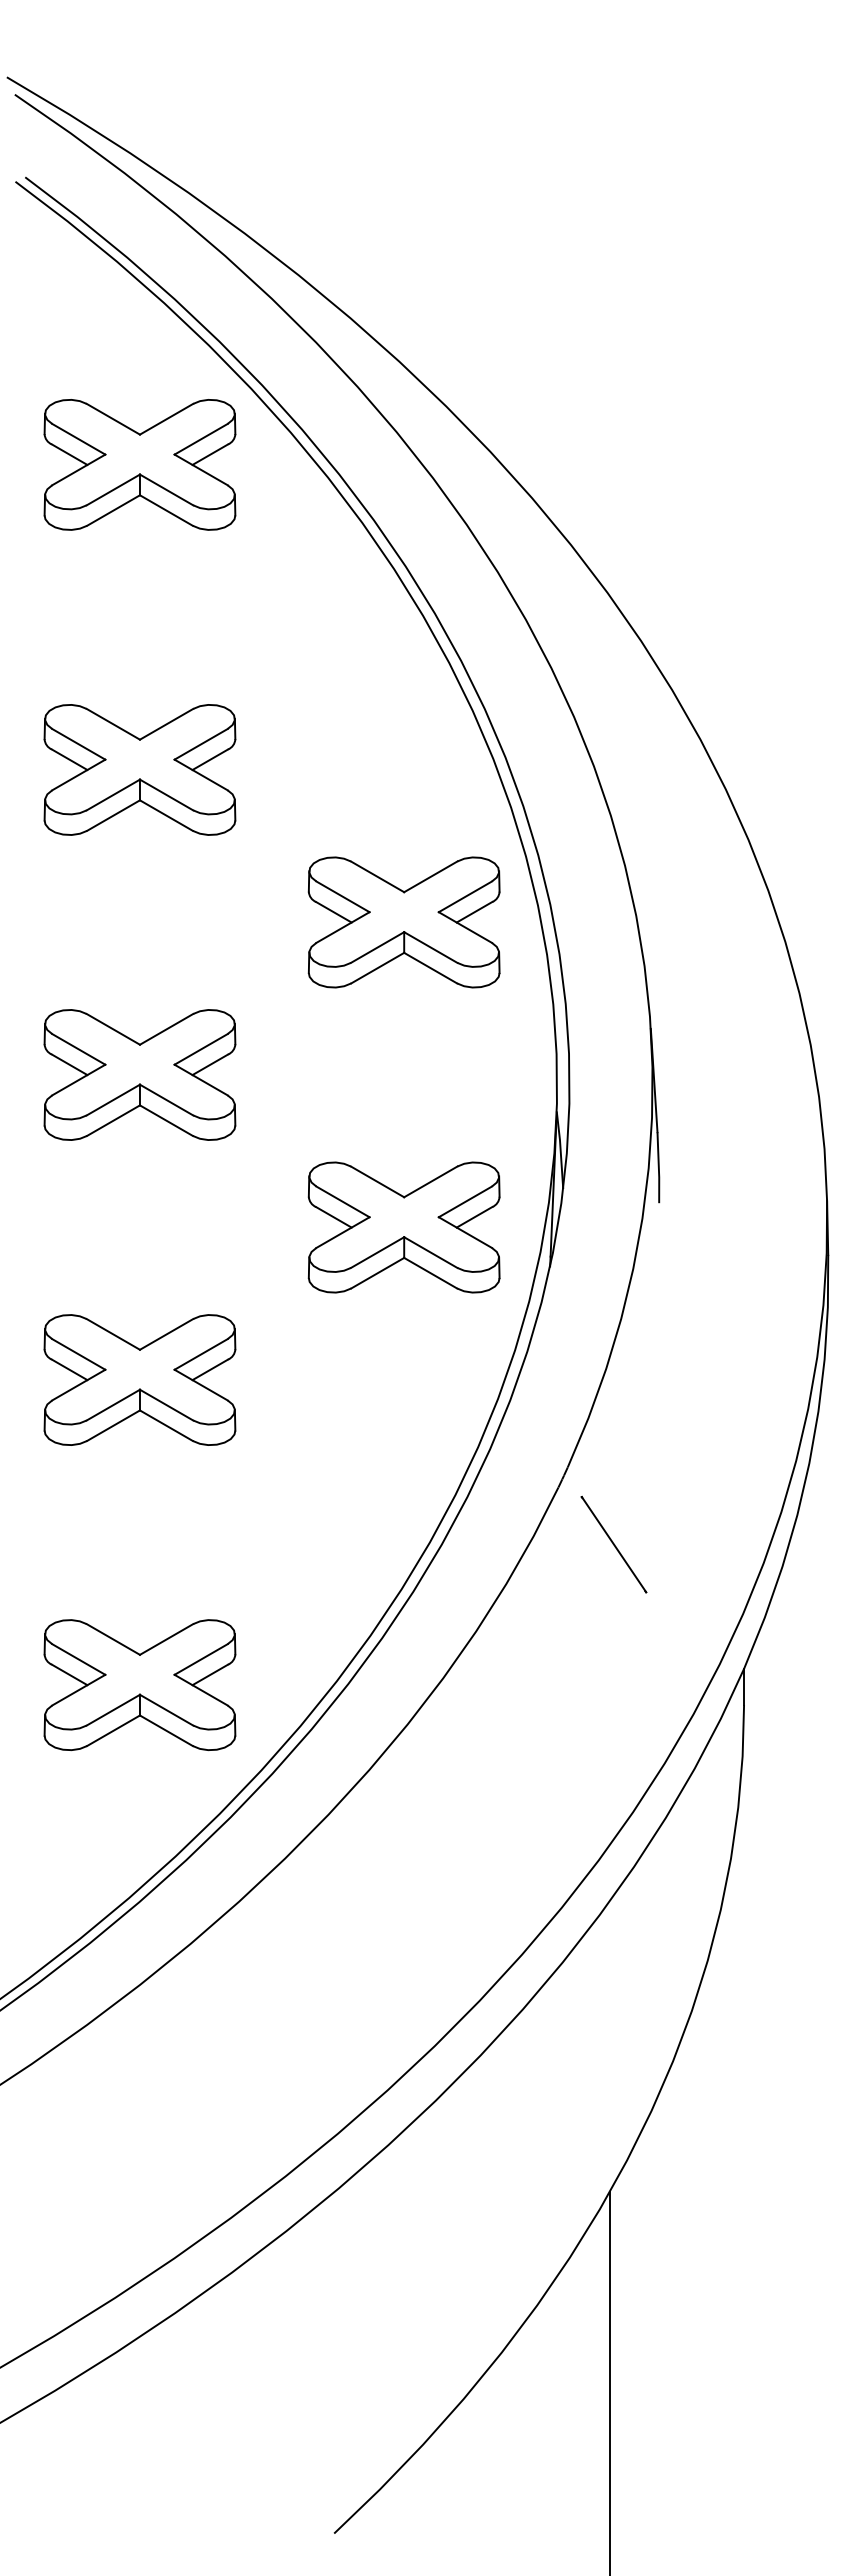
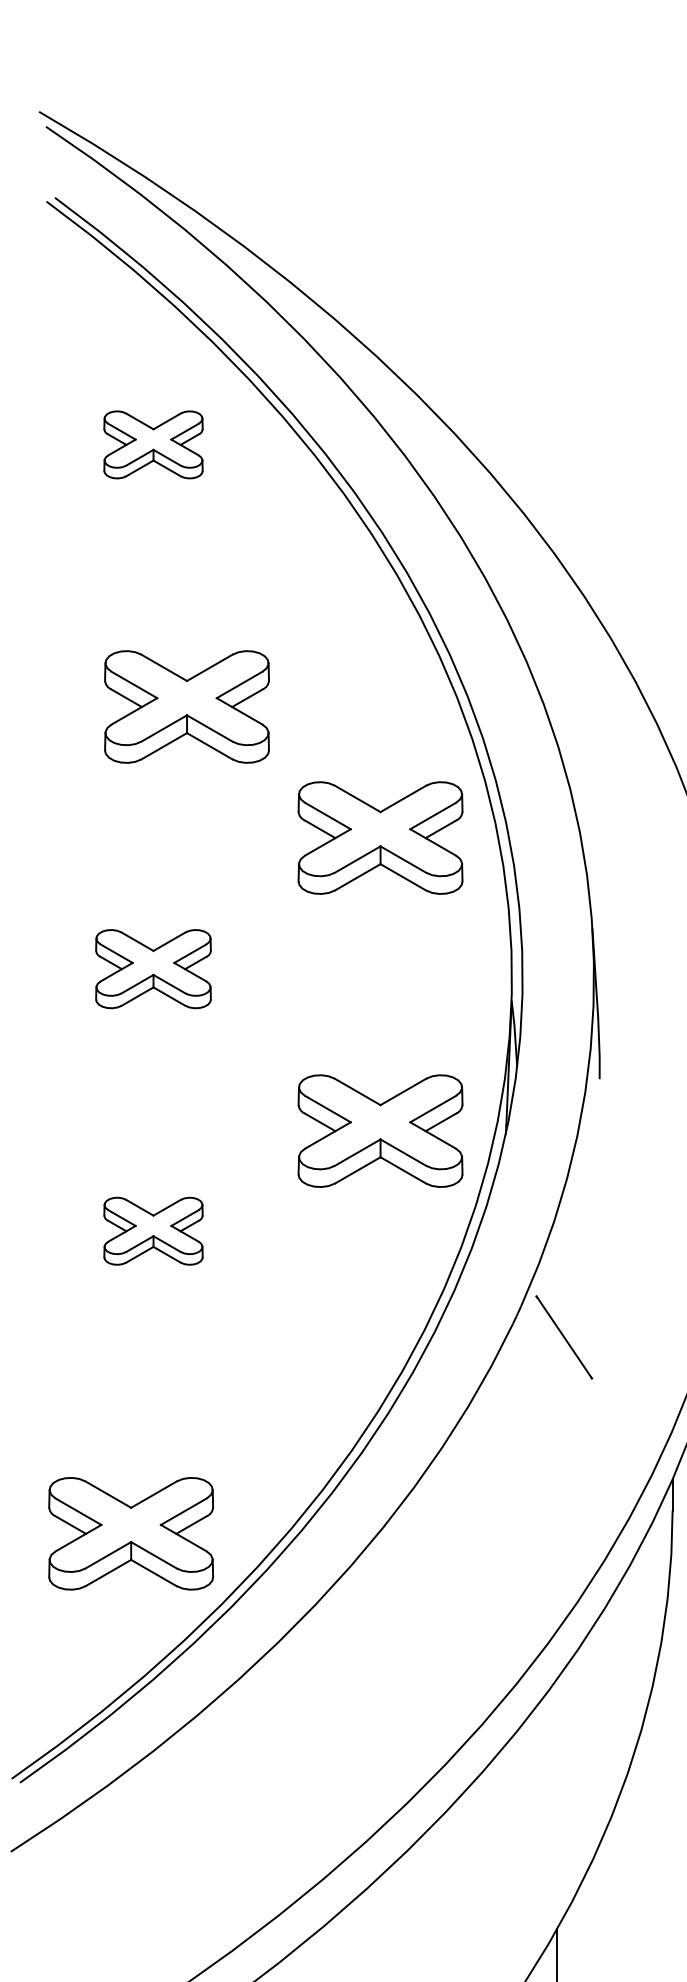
part: (139, 464) -> (153, 444), size x0.6
part: (139, 769) -> (186, 706), moved
part: (139, 1074) -> (153, 968), size x0.7
part: (403, 1227) -> (379, 1131), moved
part: (139, 1379) -> (153, 1230), size x0.6
line: (613, 1544) -> (563, 1337), moved
part: (139, 1684) -> (130, 1533), moved

